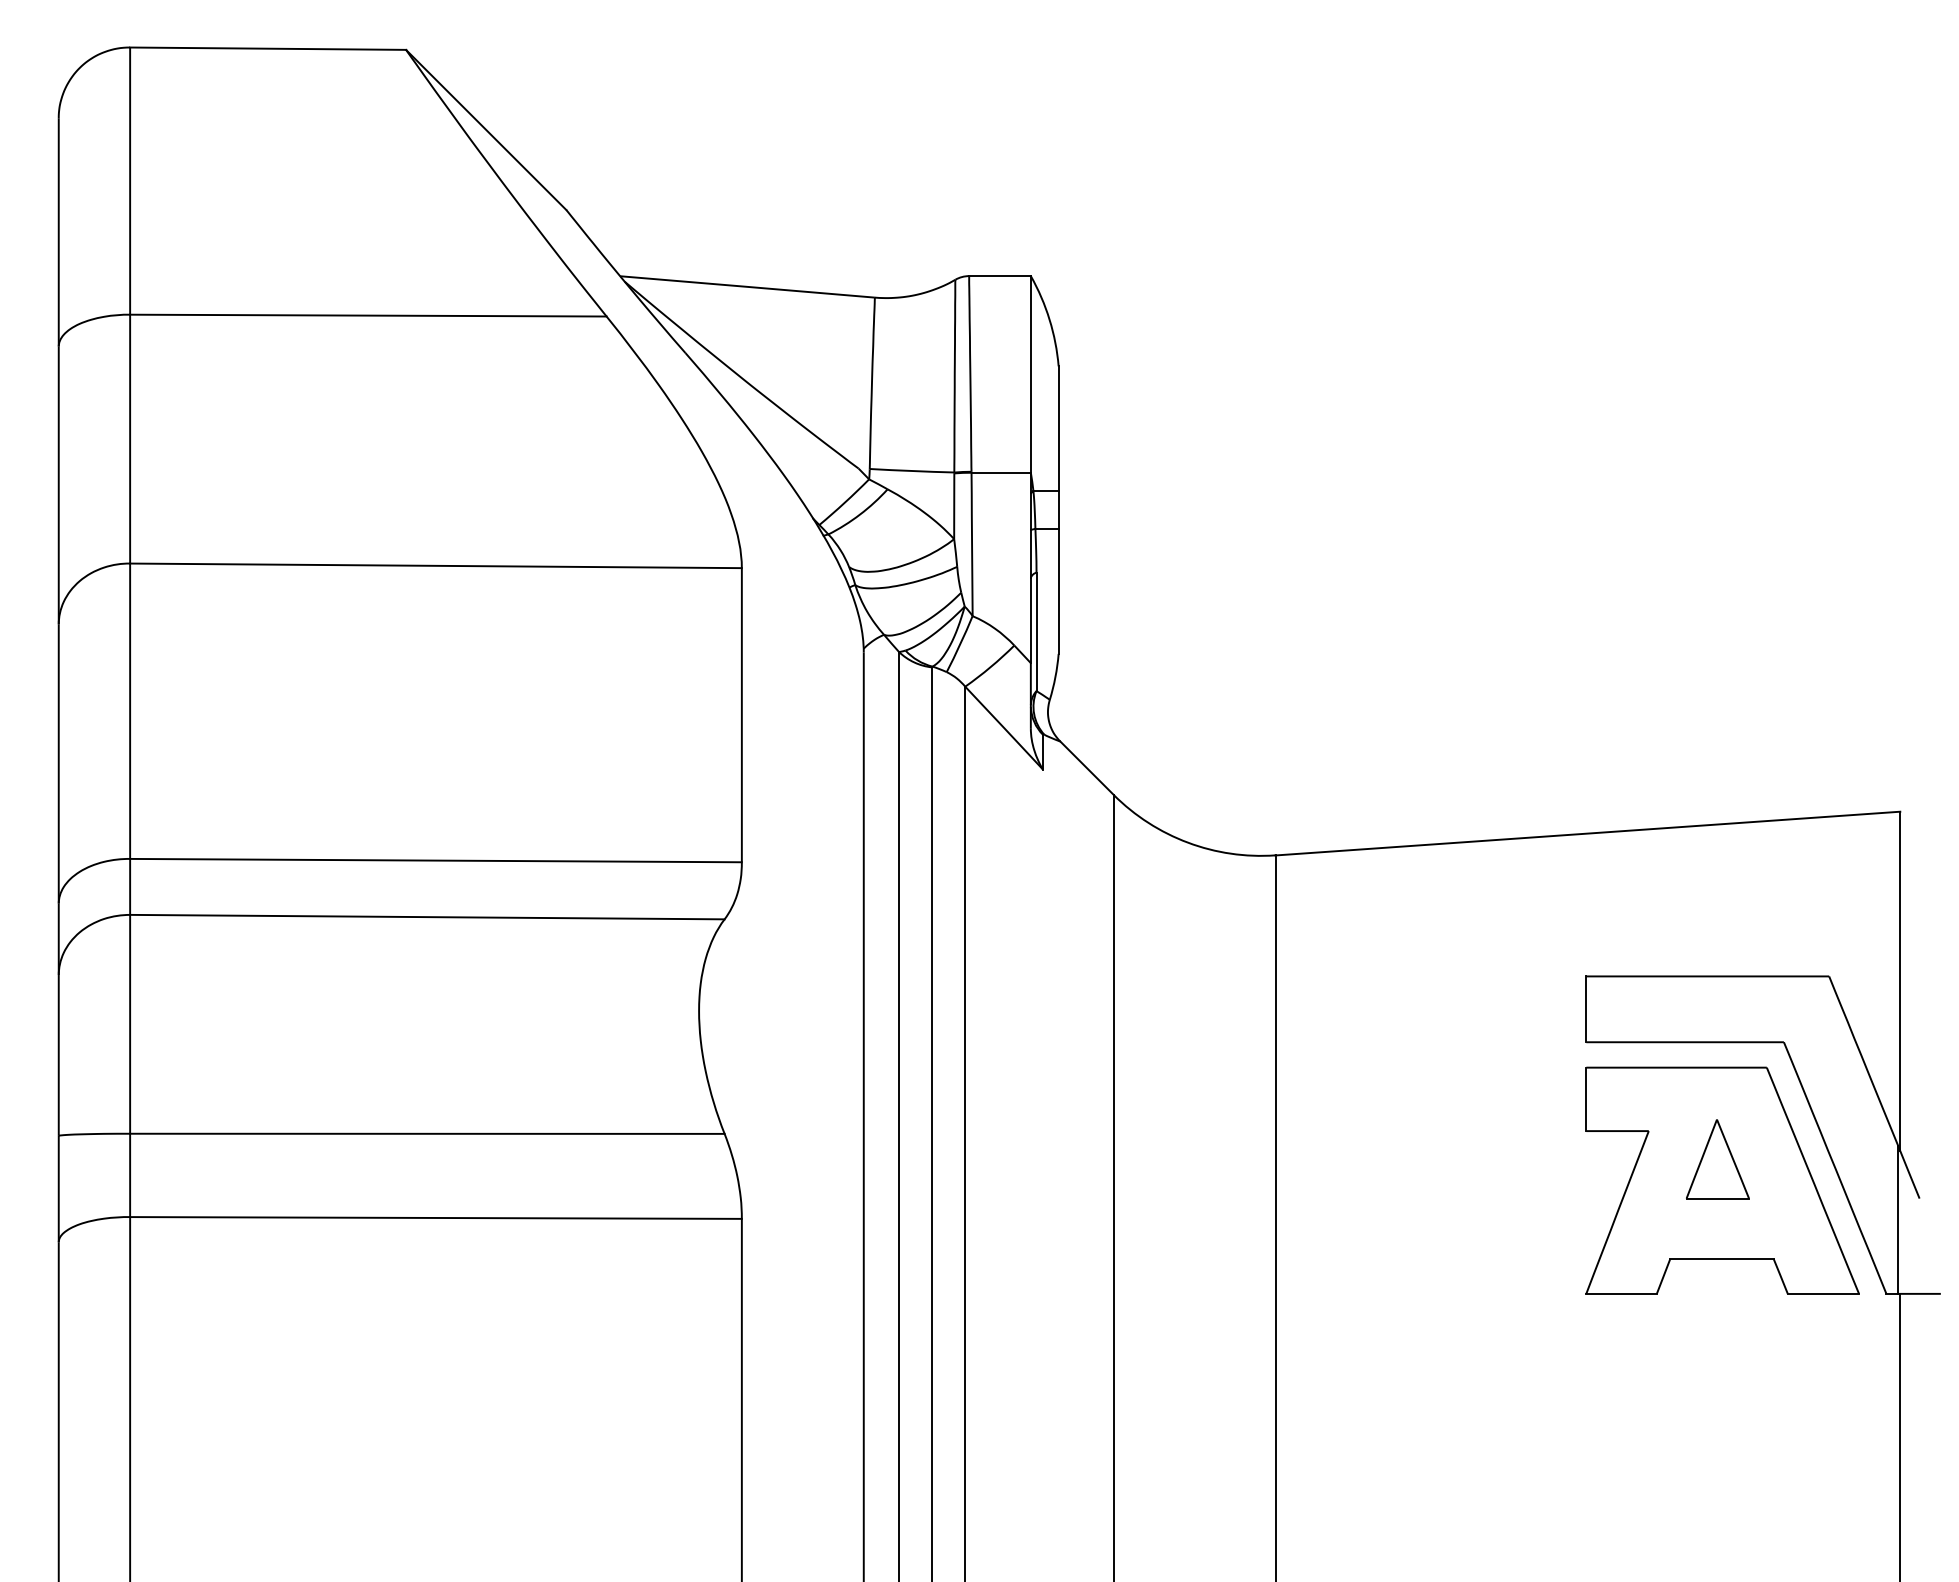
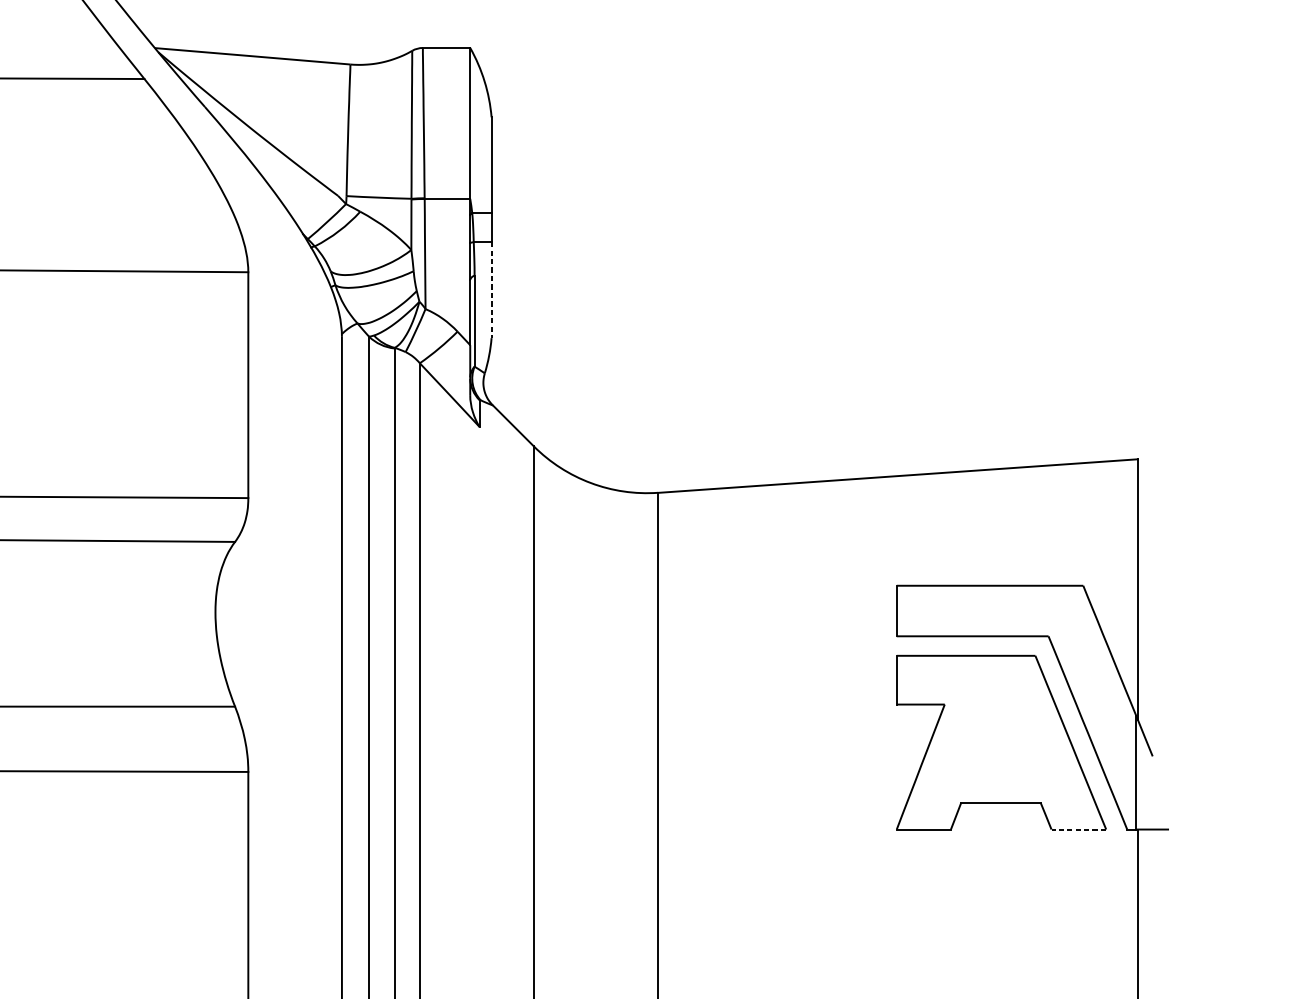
line: (1058, 591) -> (491, 290), solid -> dashed
part: (1717, 1159) -> (997, 726), removed
line: (1823, 1293) -> (1078, 829), solid -> dashed

